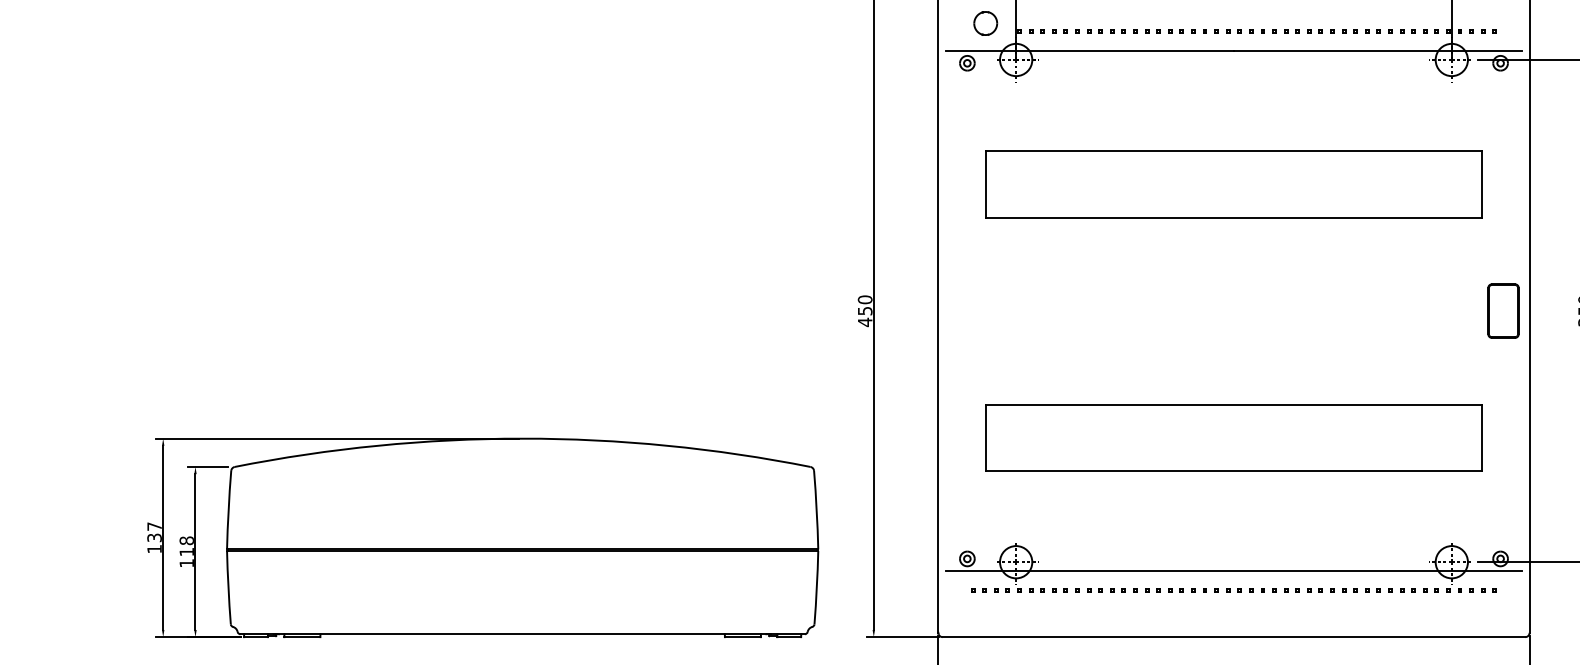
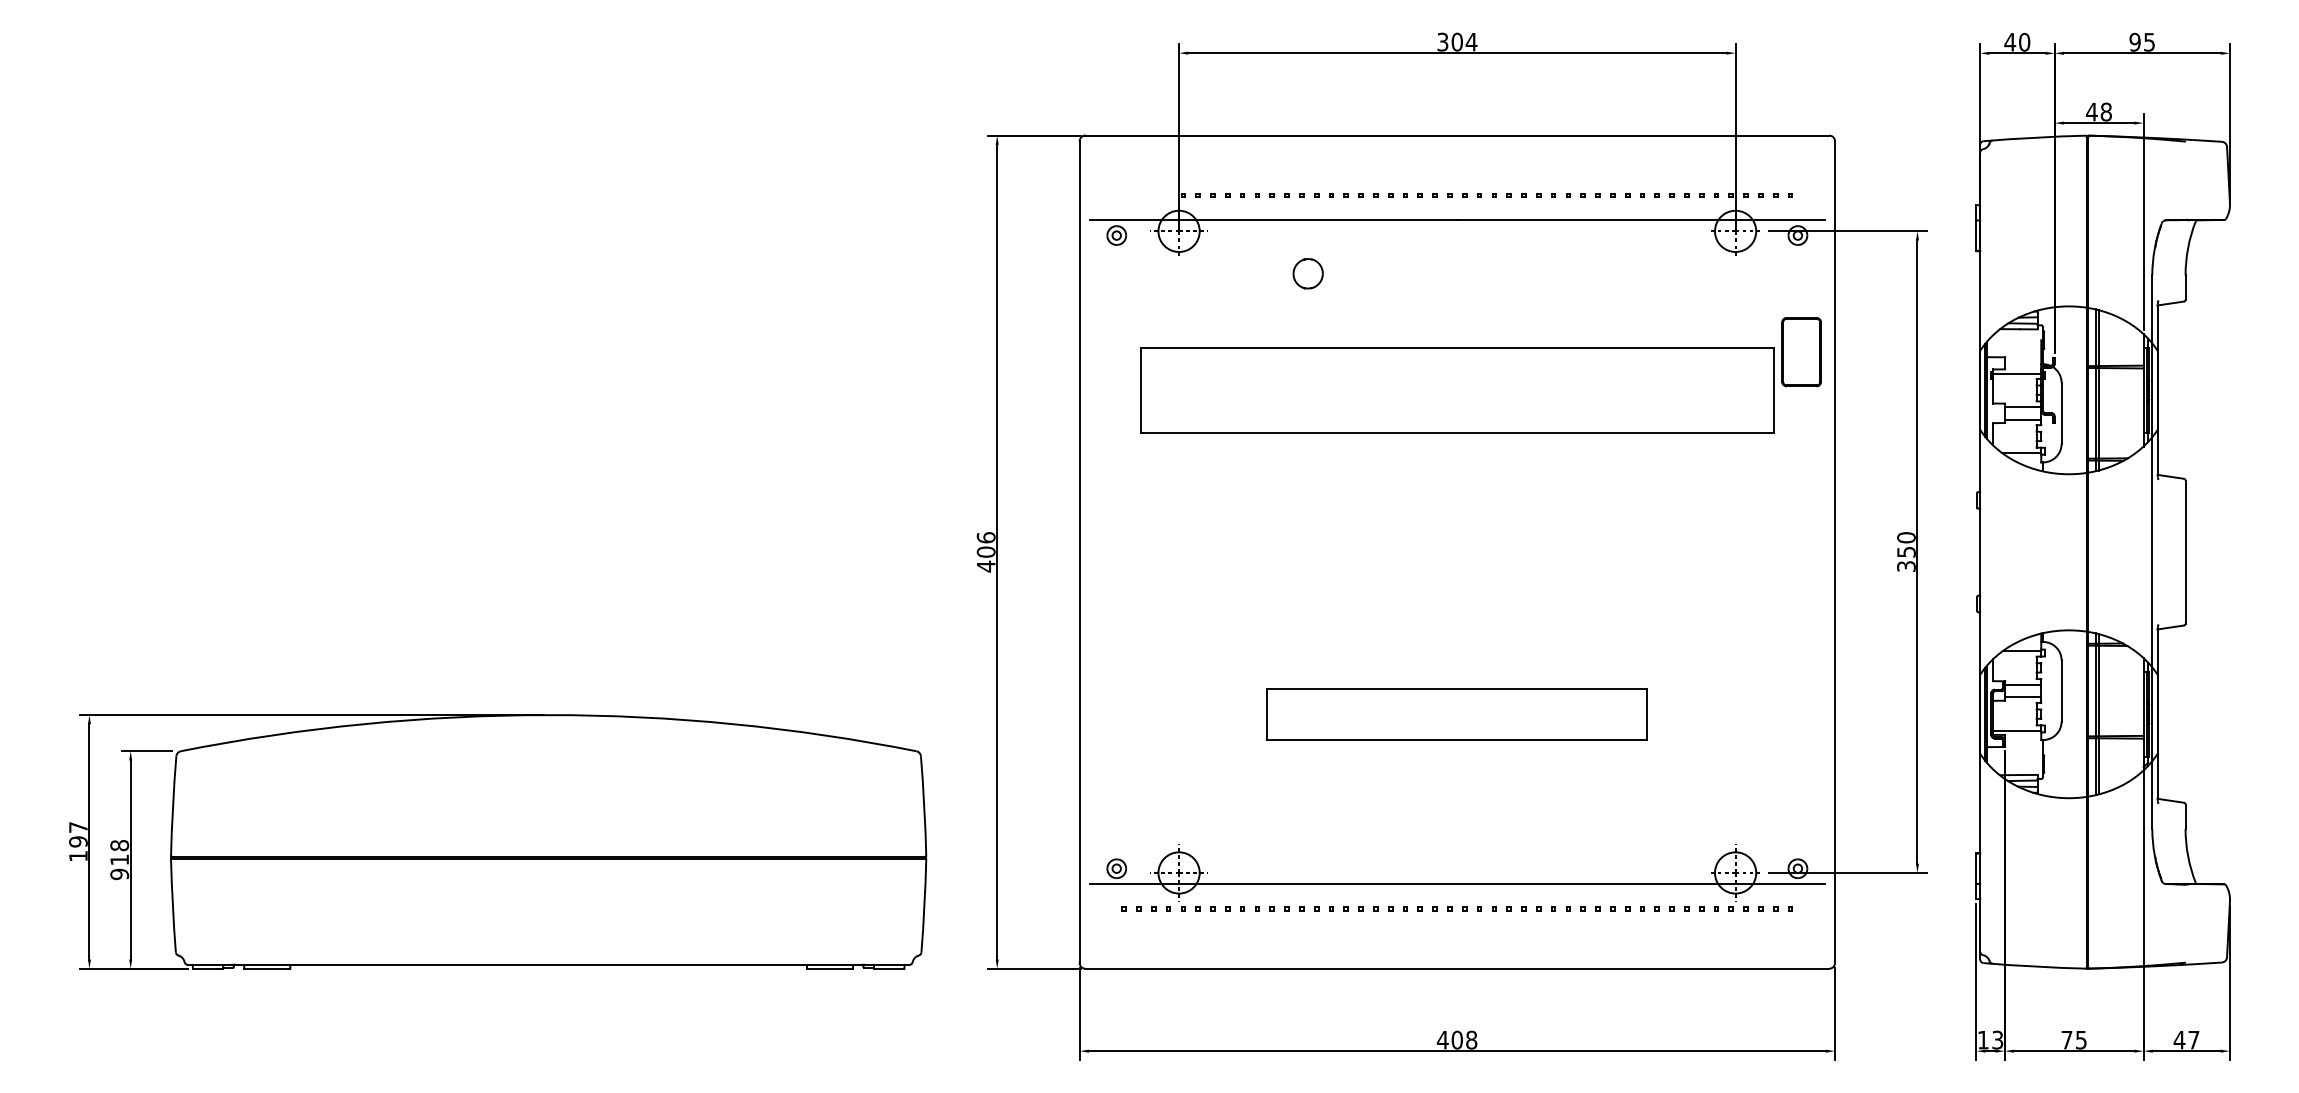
part: (985, 23) -> (1307, 273), moved
text: (864, 305) -> (985, 544), 450 -> 406
part: (1503, 311) -> (1801, 352), moved
part: (1234, 438) -> (1457, 714), size x0.6
text: (154, 537) -> (78, 841), 137 -> 197
text: (186, 563) -> (119, 874), 118 -> 918

